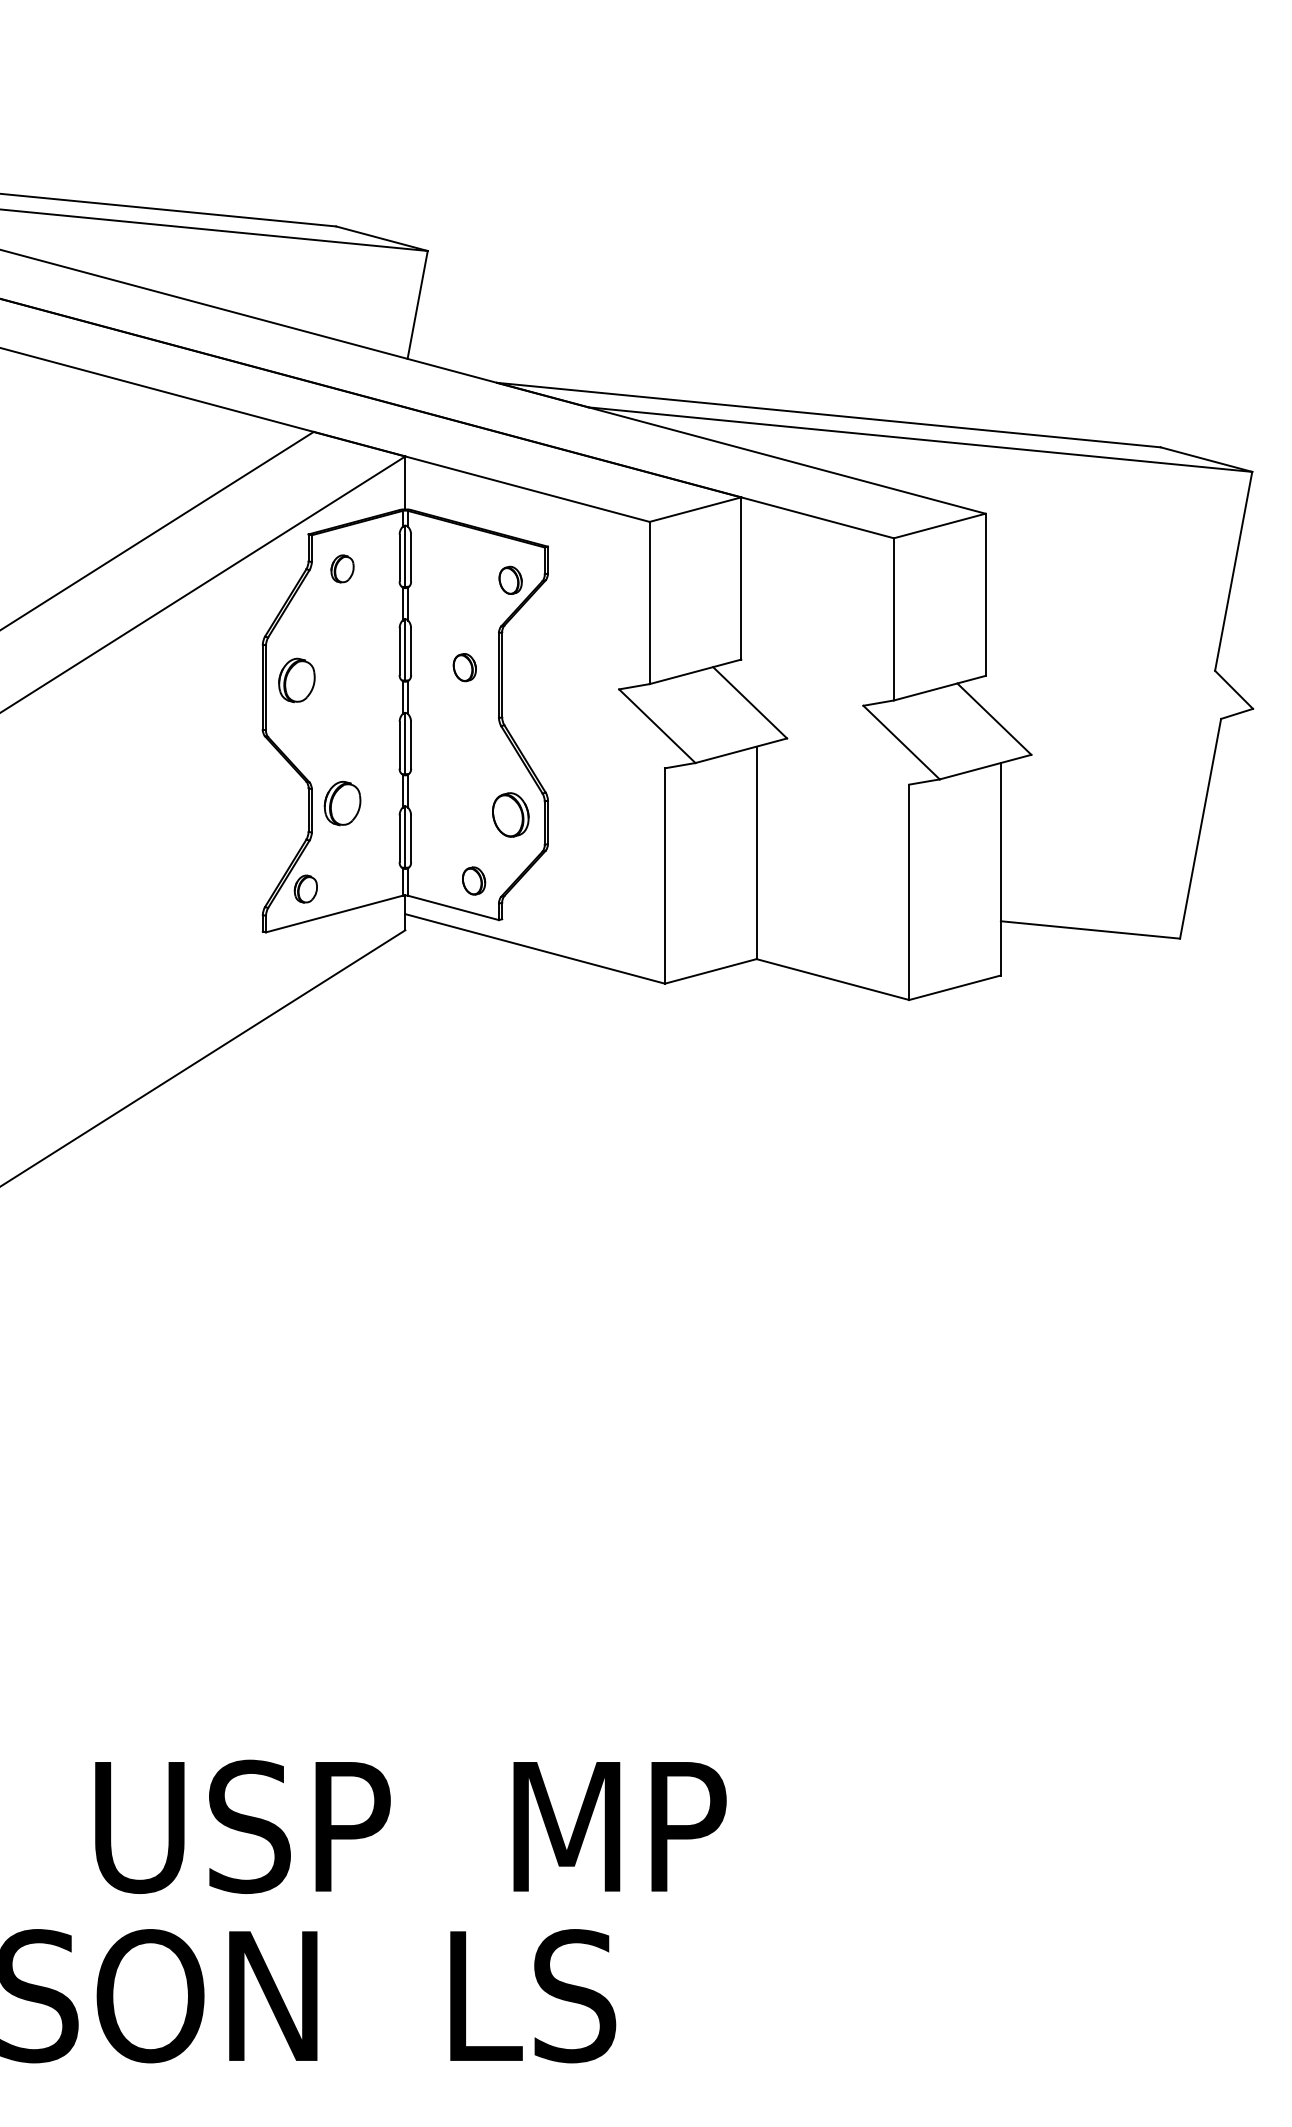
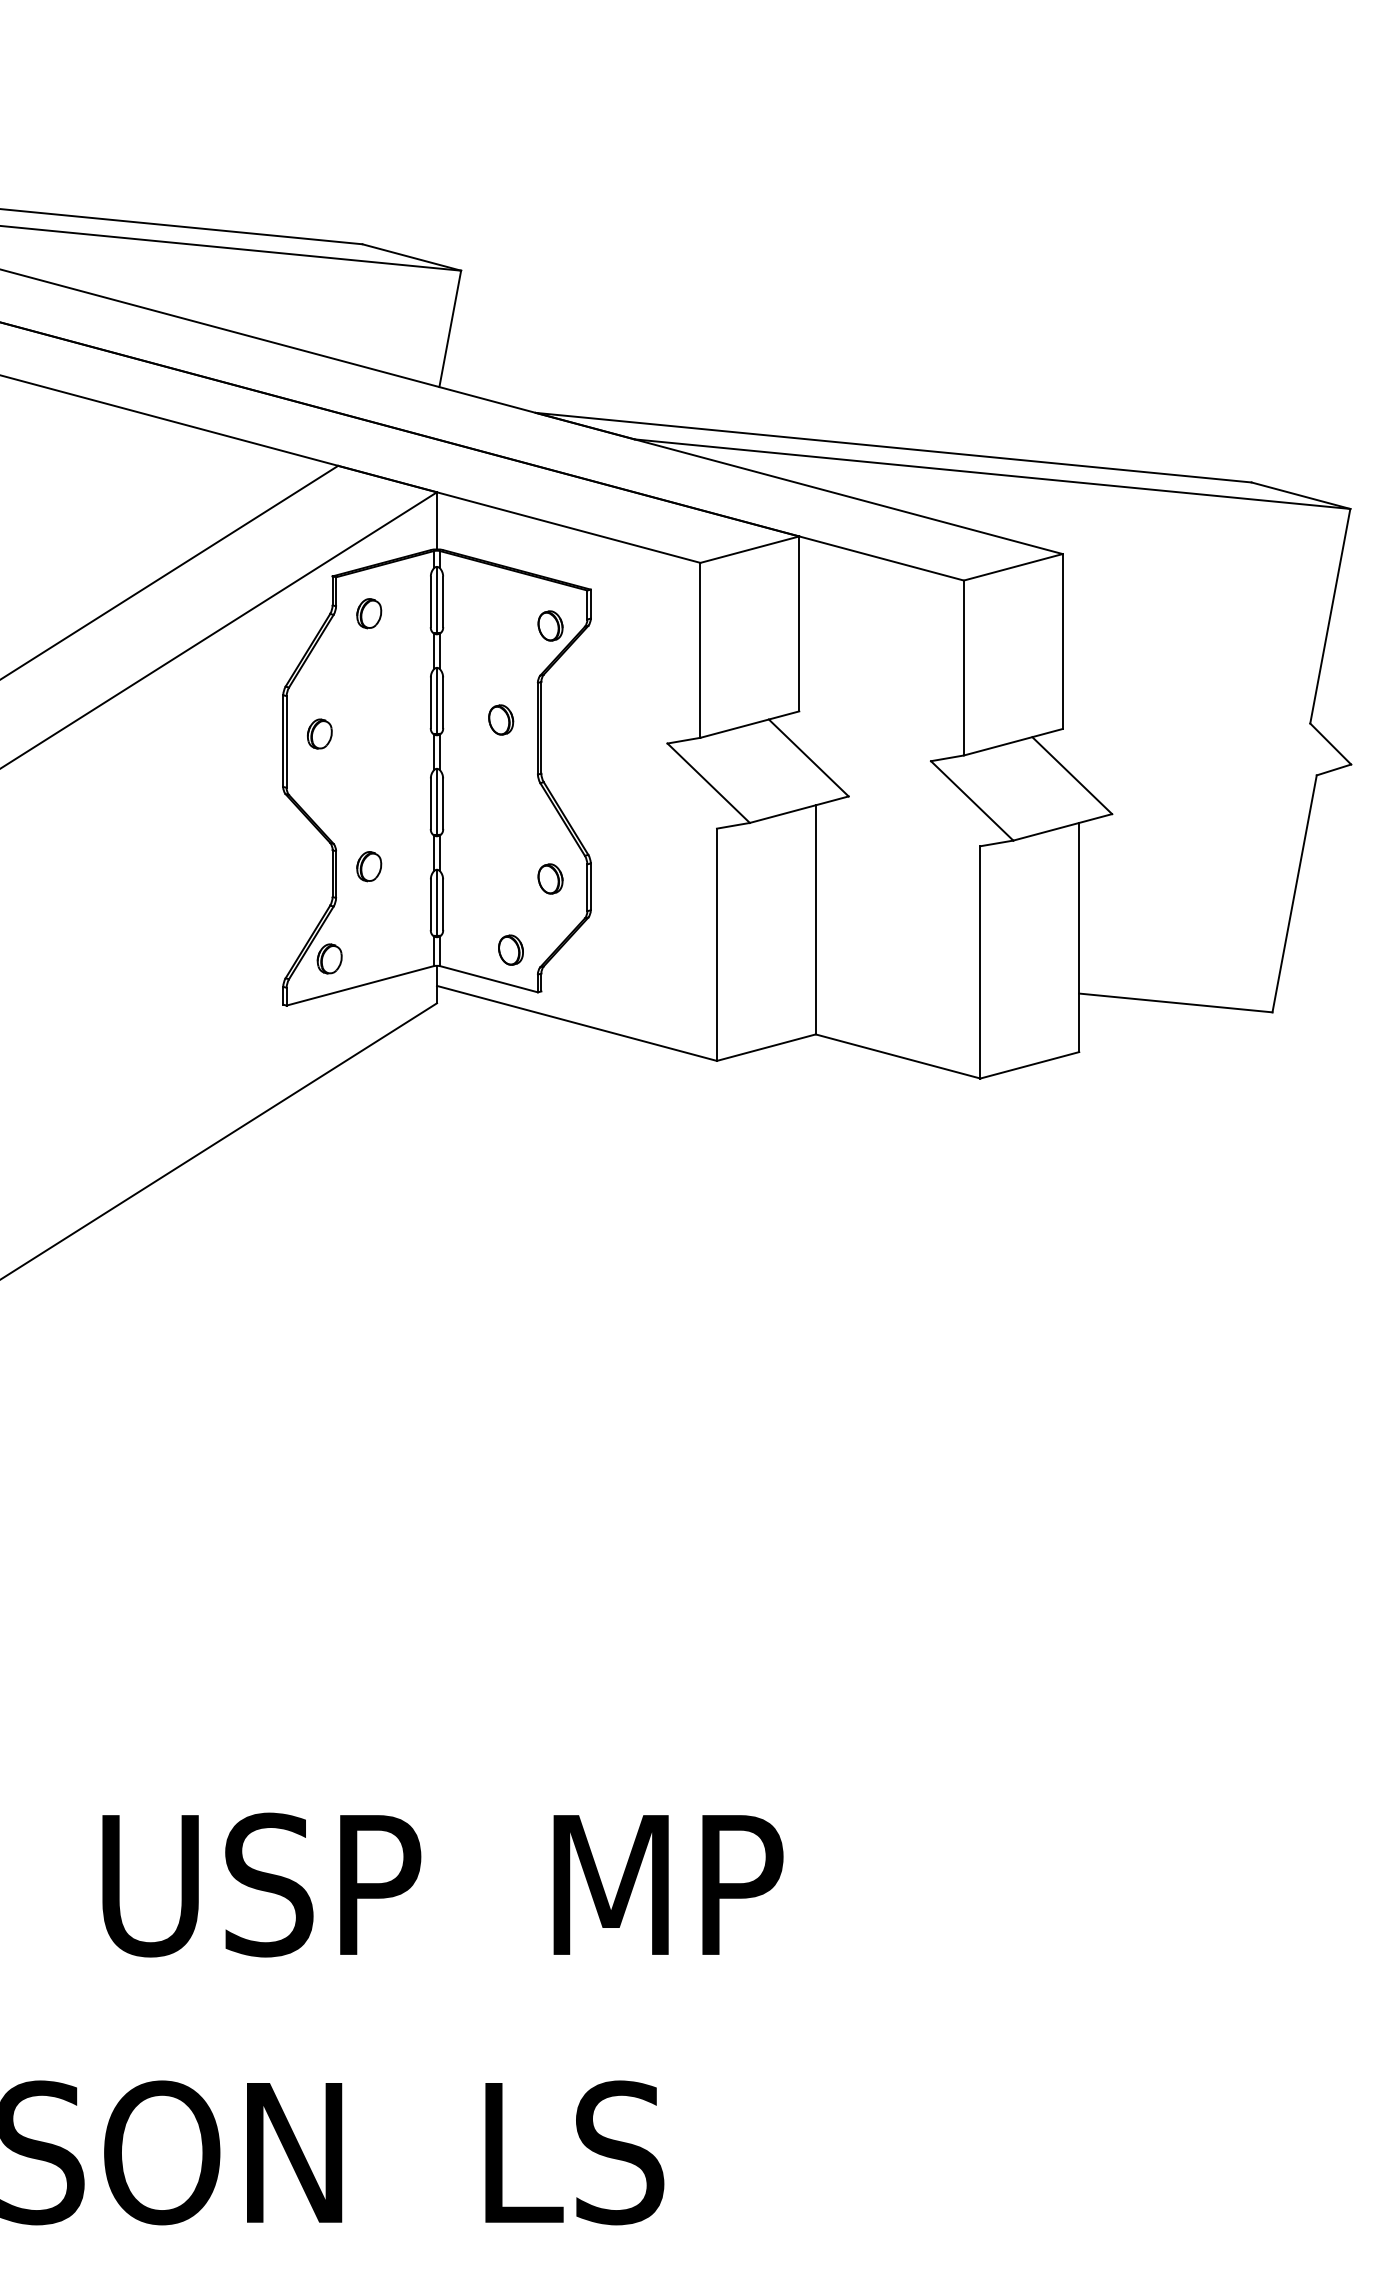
part: (296, 680) -> (319, 733), size x0.62
part: (342, 803) -> (369, 866), size x0.62
part: (510, 814) -> (550, 878), size x0.62
text: (410, 1826) -> (442, 1884), moved

